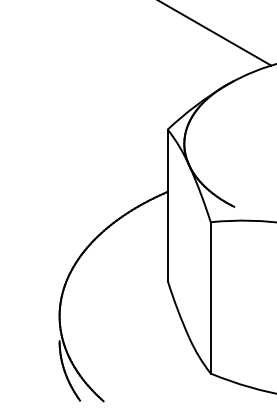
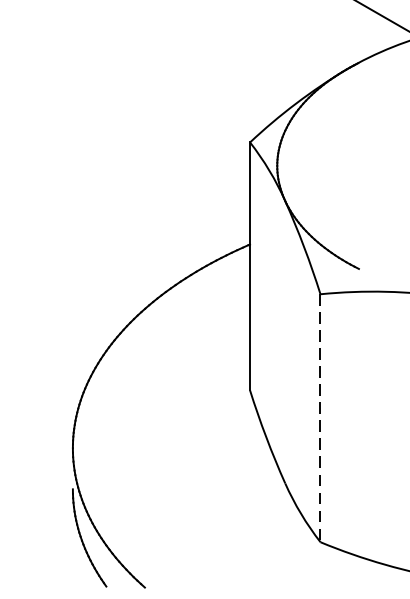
line: (210, 297) -> (320, 417), solid -> dashed

